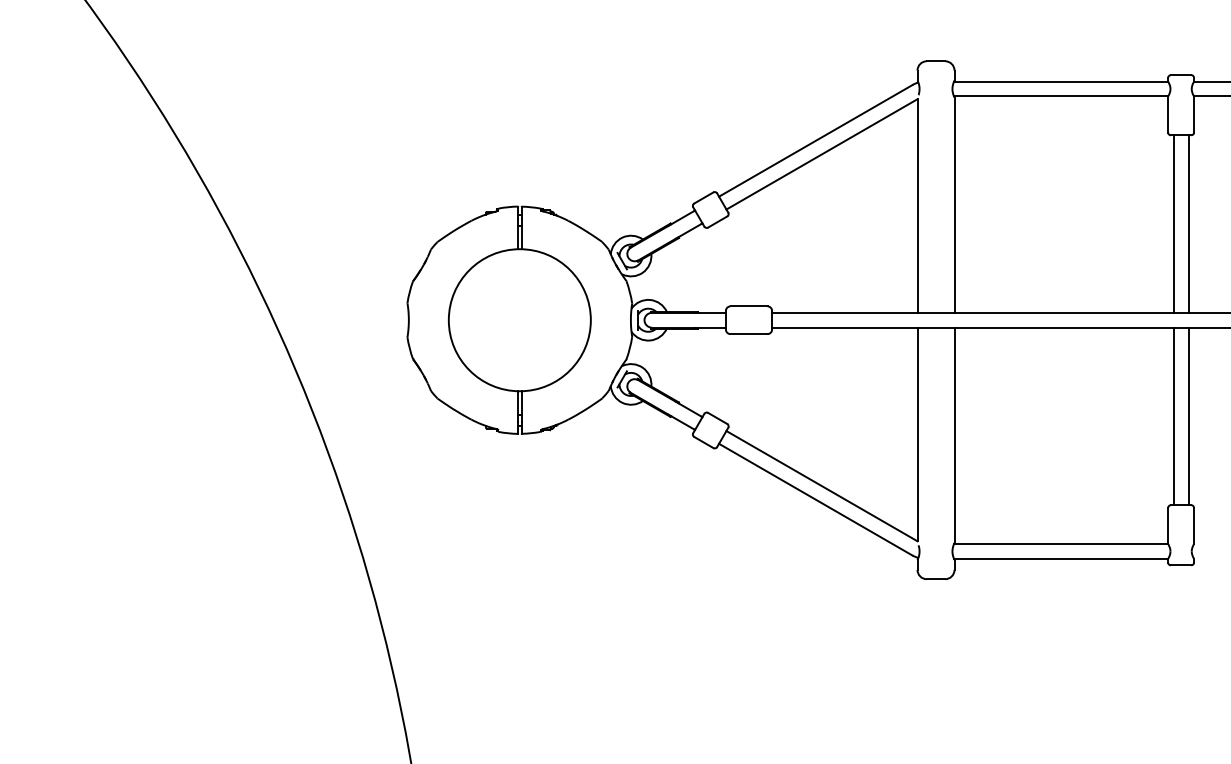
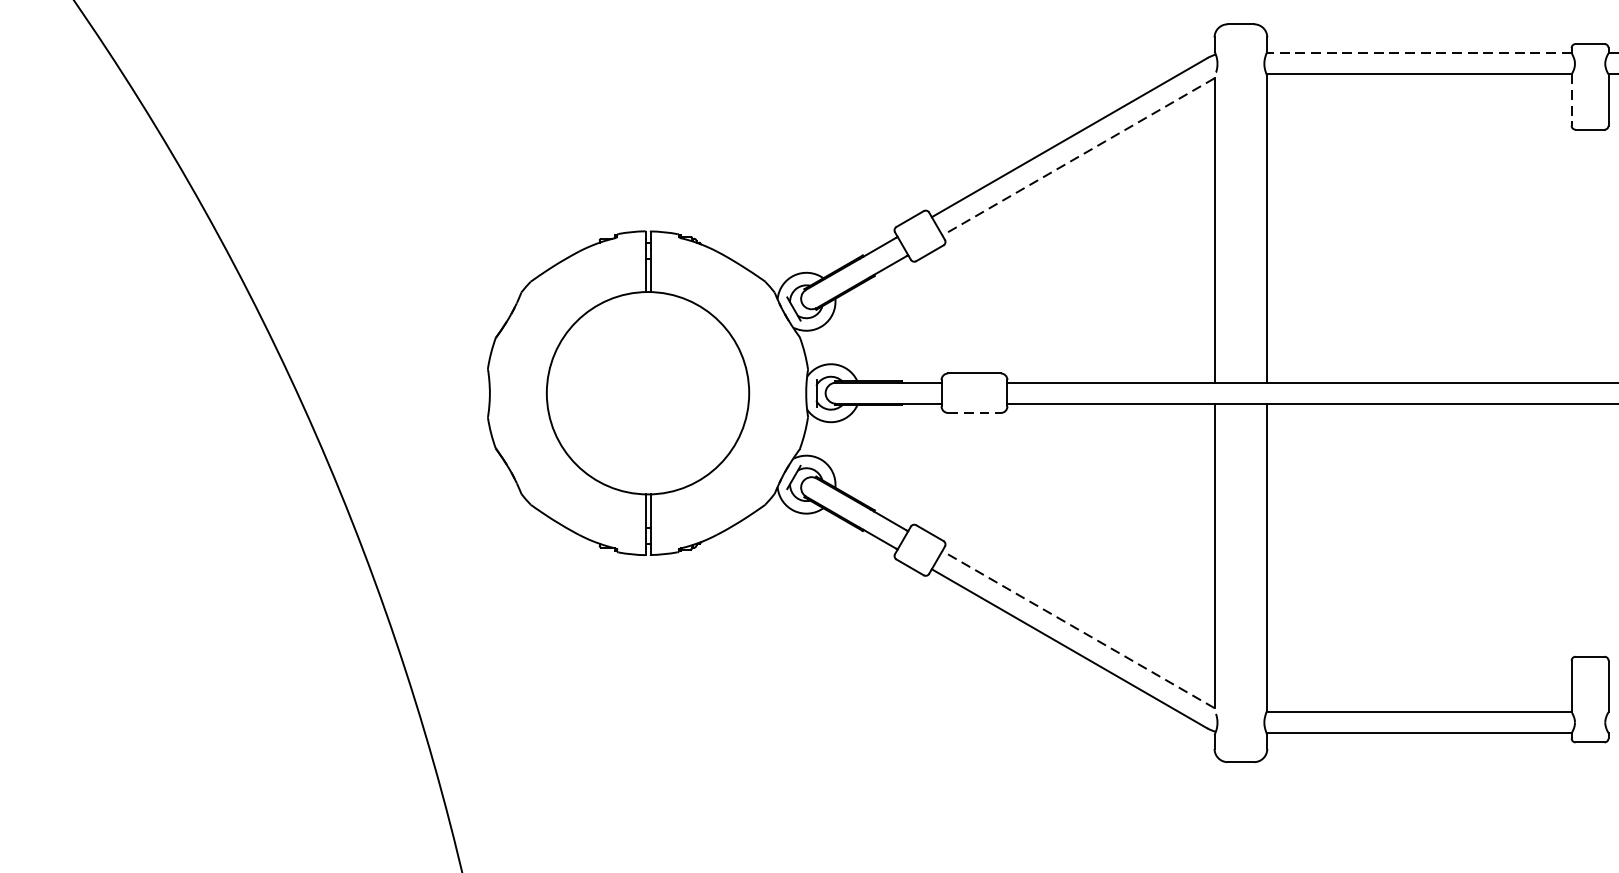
line: (1060, 81) -> (1418, 53), solid -> dashed
line: (1168, 114) -> (1572, 100), solid -> dashed
line: (821, 154) -> (1077, 157), solid -> dashed
line: (1173, 223) -> (1579, 255), removed
line: (1188, 223) -> (1600, 255), removed
line: (749, 334) -> (975, 413), solid -> dashed
line: (1173, 416) -> (1579, 530), removed
line: (1188, 416) -> (1600, 530), removed
line: (821, 485) -> (1077, 628), solid -> dashed

